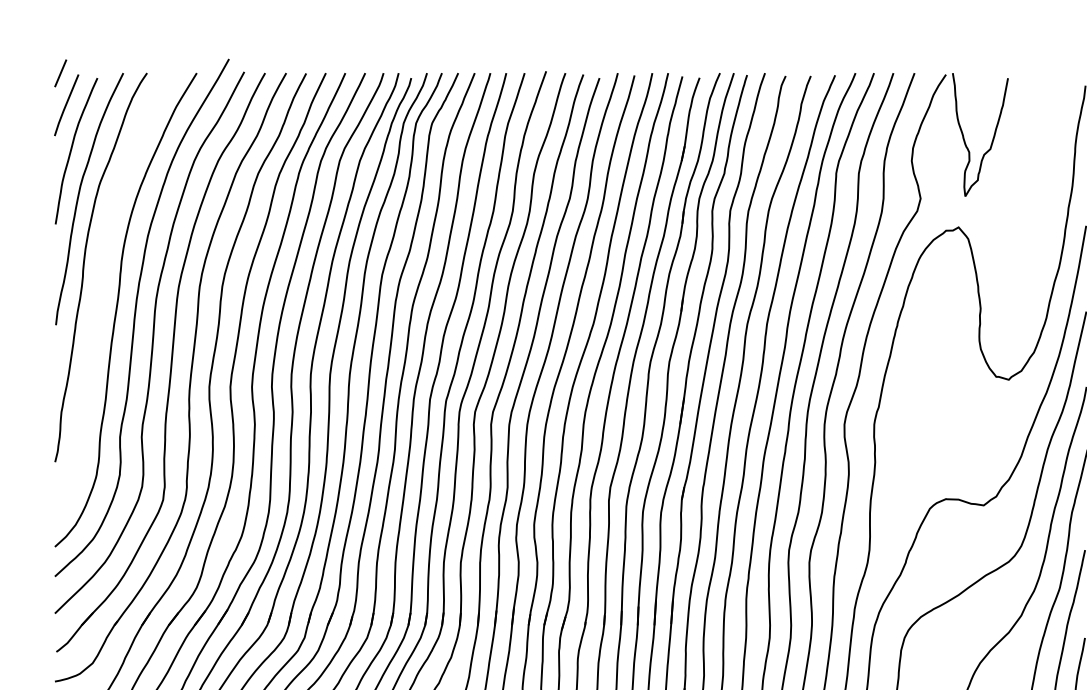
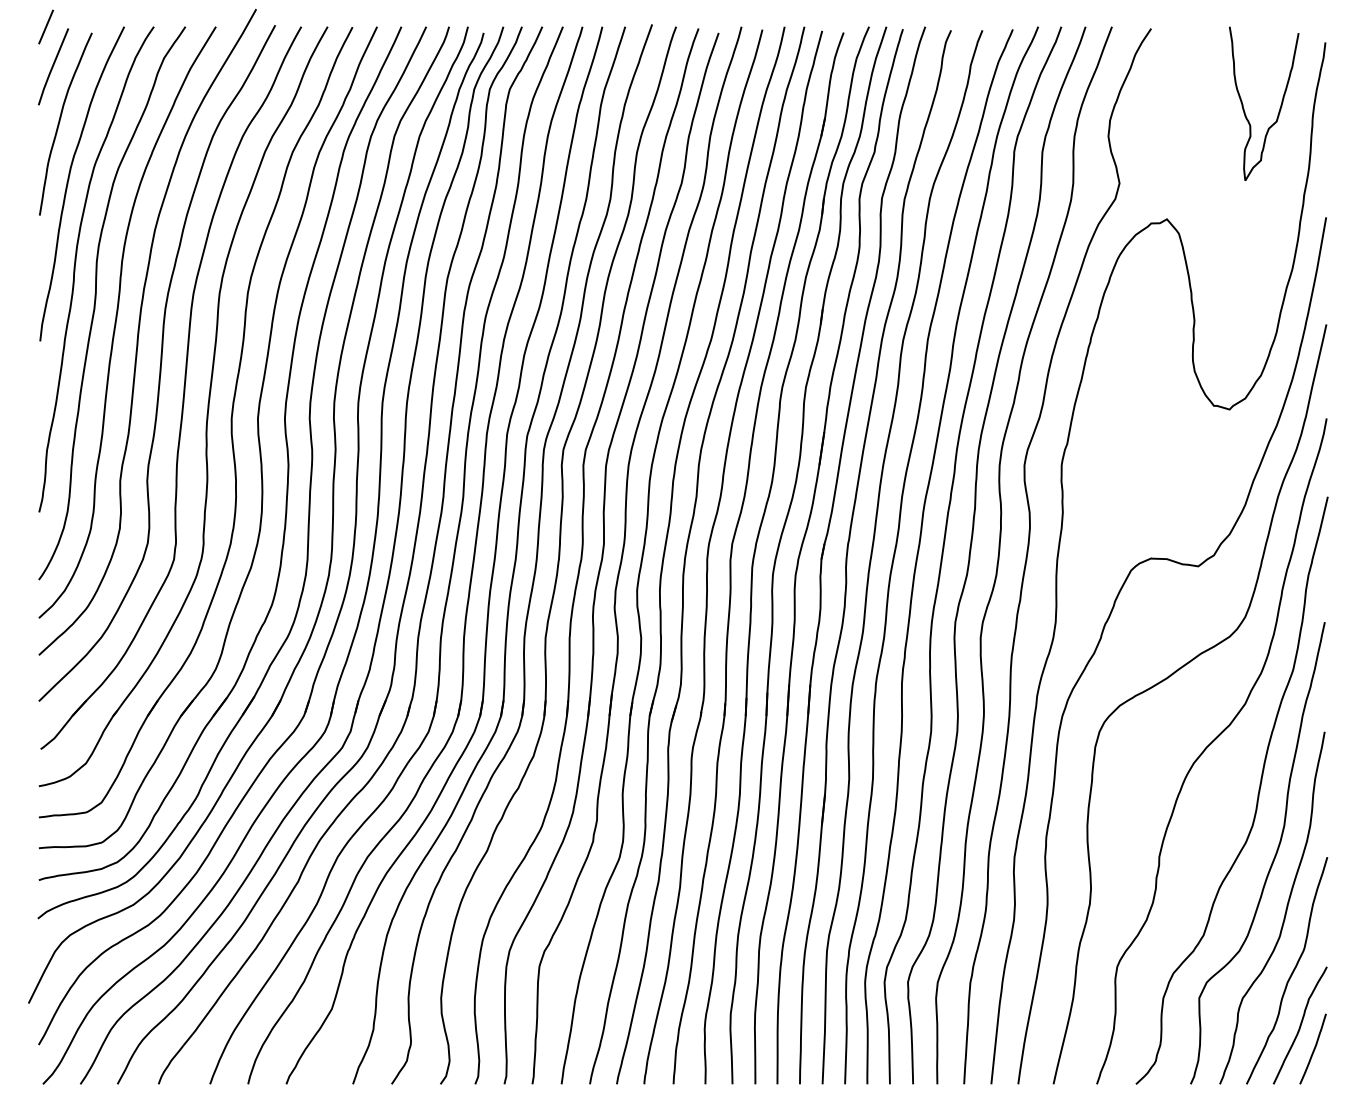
curve: (992, 138) -> (1279, 108), moved
curve: (101, 292) -> (96, 300), added

